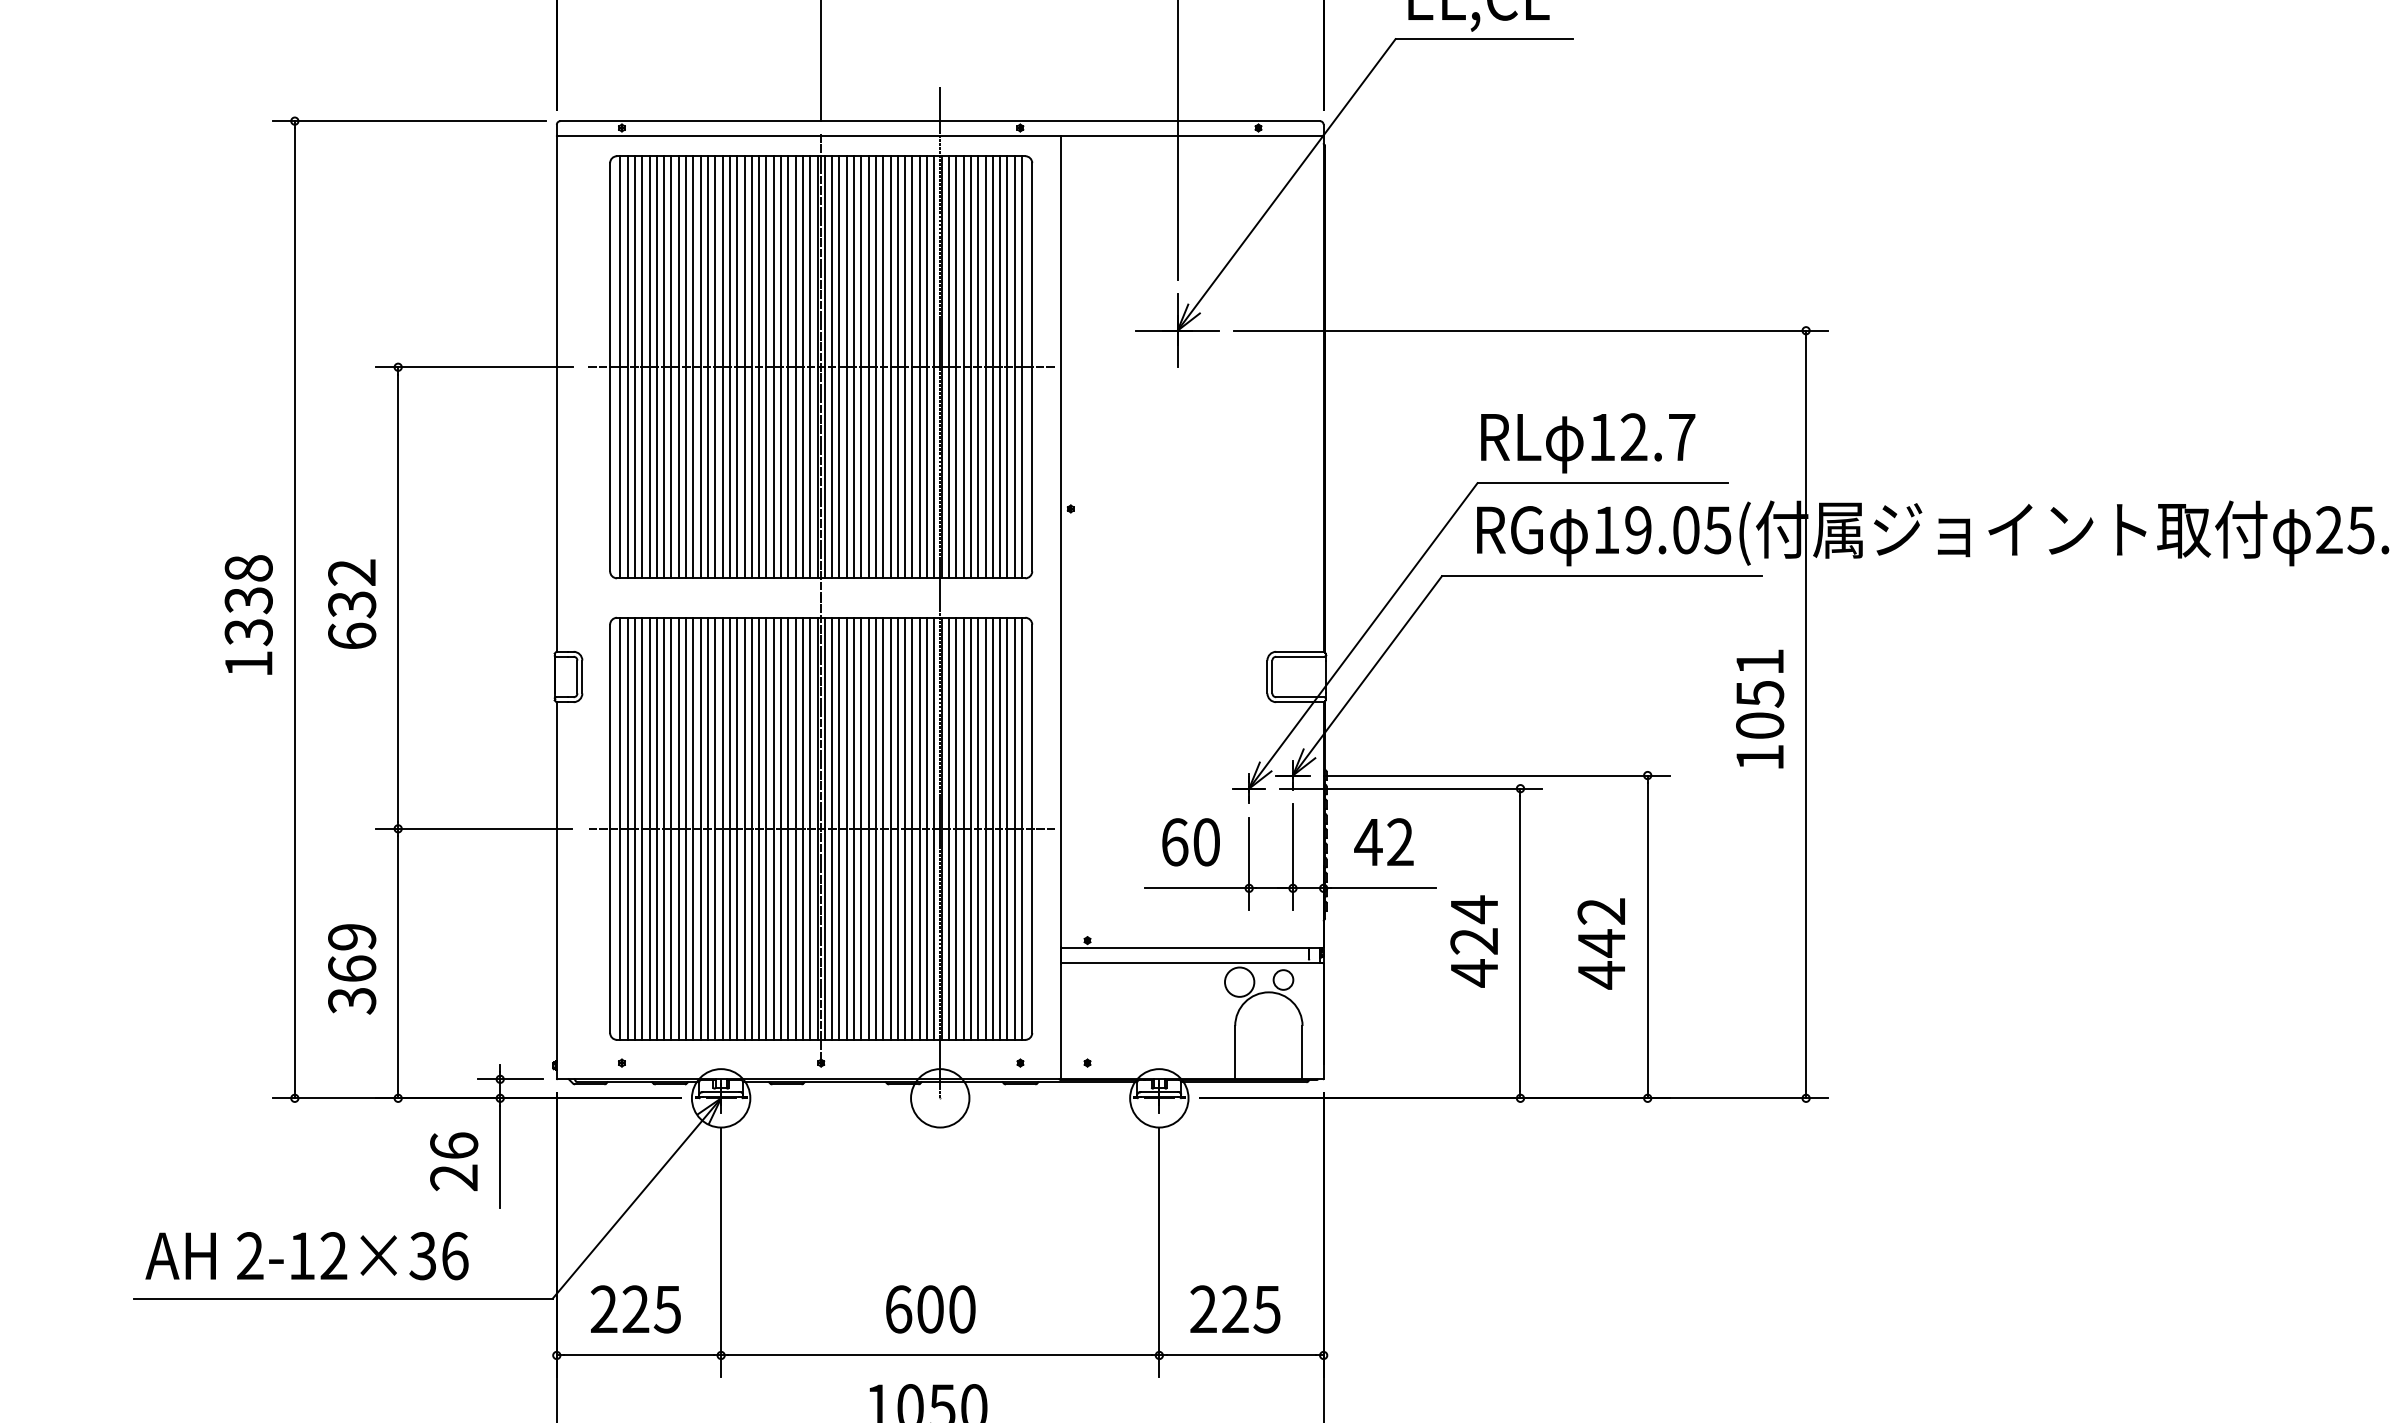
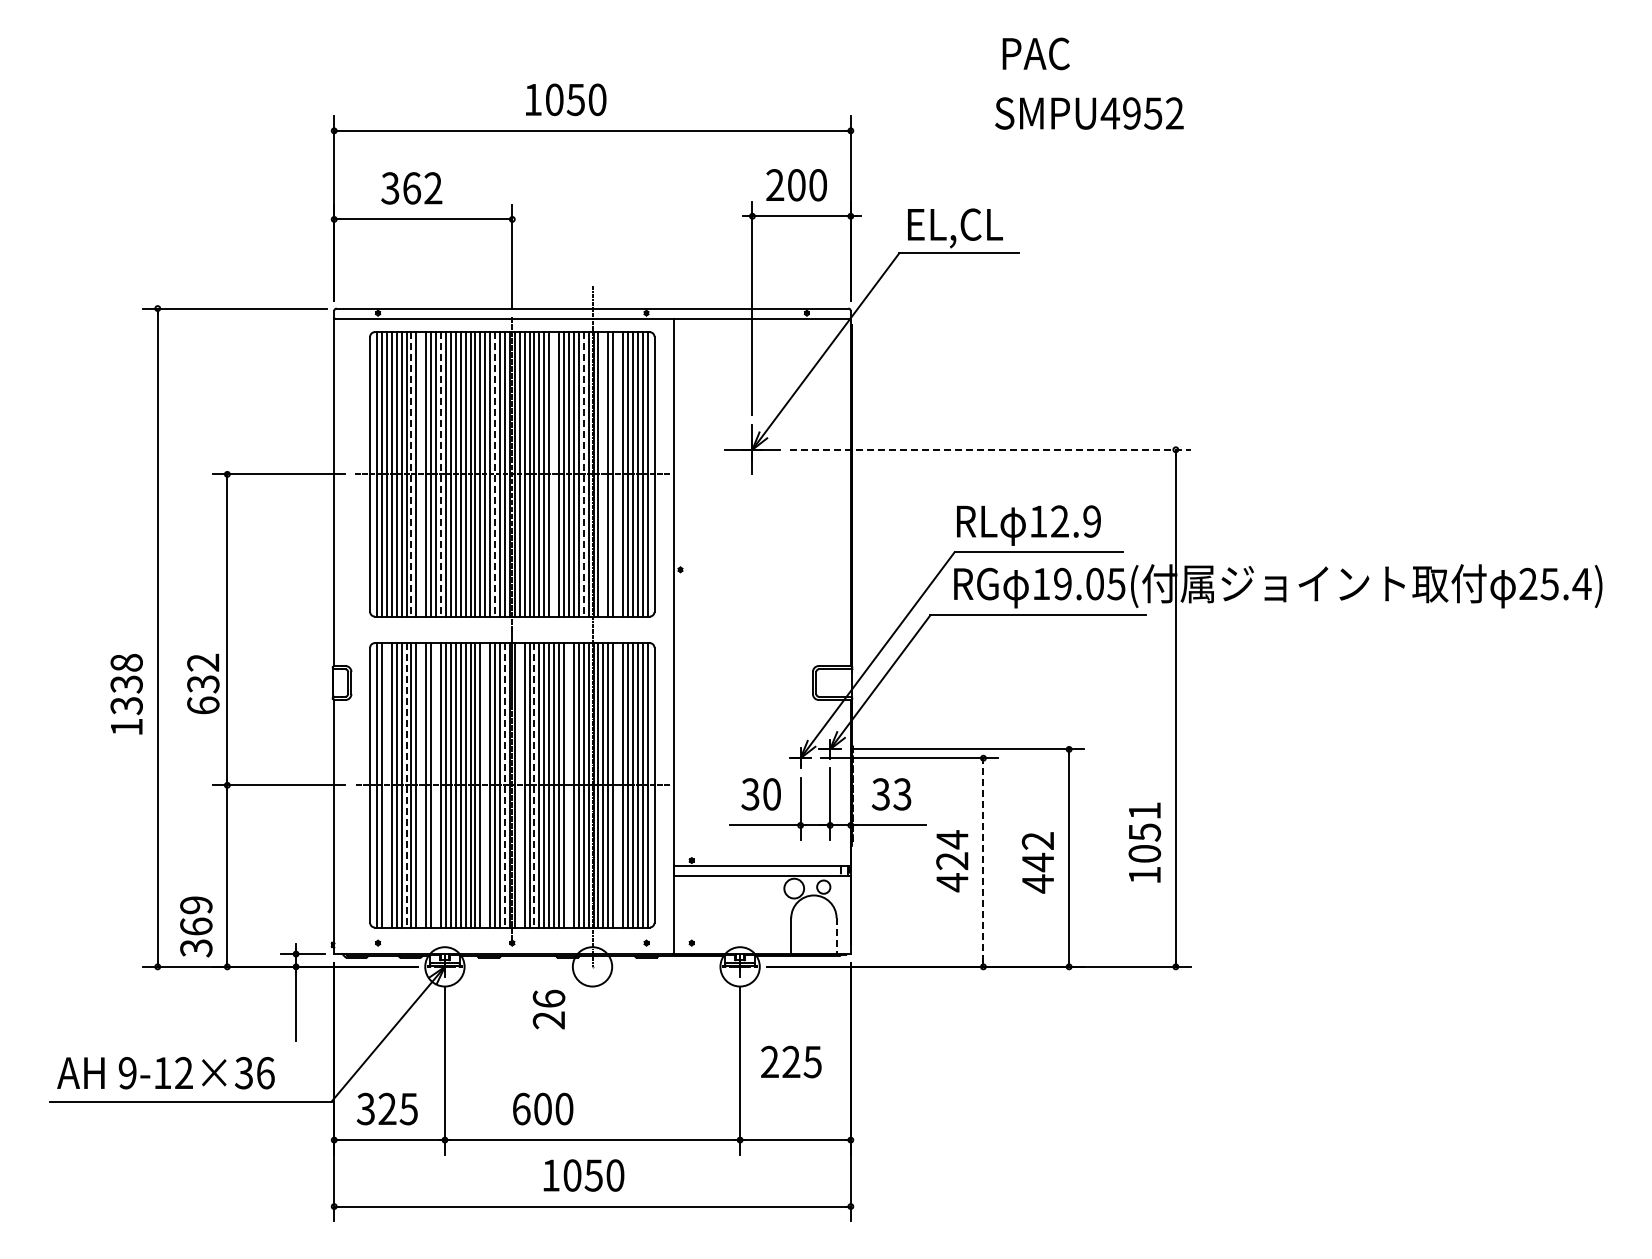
line: (1530, 330) -> (990, 449), solid -> dashed
line: (671, 367) -> (411, 474), solid -> dashed
line: (686, 367) -> (421, 474), removed
line: (714, 367) -> (440, 474), solid -> dashed
line: (796, 367) -> (495, 474), solid -> dashed
line: (883, 367) -> (554, 474), removed
line: (926, 367) -> (583, 474), solid -> dashed
line: (956, 367) -> (603, 474), removed
line: (978, 367) -> (618, 474), removed
text: (1682, 437) -> (1092, 521), 12.7 -> 12.9
text: (352, 603) -> (203, 683), moved
text: (248, 615) -> (126, 694), moved
text: (1759, 708) -> (1144, 842), moved
line: (634, 829) -> (386, 785), removed
line: (664, 829) -> (406, 785), solid -> dashed
line: (686, 829) -> (421, 785), removed
line: (708, 829) -> (436, 785), removed
line: (781, 829) -> (485, 785), removed
line: (809, 829) -> (504, 785), solid -> dashed
line: (831, 829) -> (519, 785), removed
line: (854, 829) -> (534, 785), solid -> dashed
line: (904, 829) -> (568, 785), removed
line: (978, 829) -> (618, 785), removed
text: (1174, 842) -> (750, 794), 60 -> 30
text: (1384, 842) -> (891, 794), 42 -> 33
line: (1520, 943) -> (983, 862), solid -> dashed
text: (352, 968) -> (196, 926), moved
line: (1302, 1053) -> (836, 936), solid -> dashed
text: (453, 1161) -> (548, 1009), moved
text: (249, 1256) -> (127, 1073), 2-12×36 -> 9-12×36
text: (931, 1308) -> (543, 1108), moved
text: (1235, 1308) -> (791, 1061), moved
text: (603, 1310) -> (365, 1109), 225 -> 325

